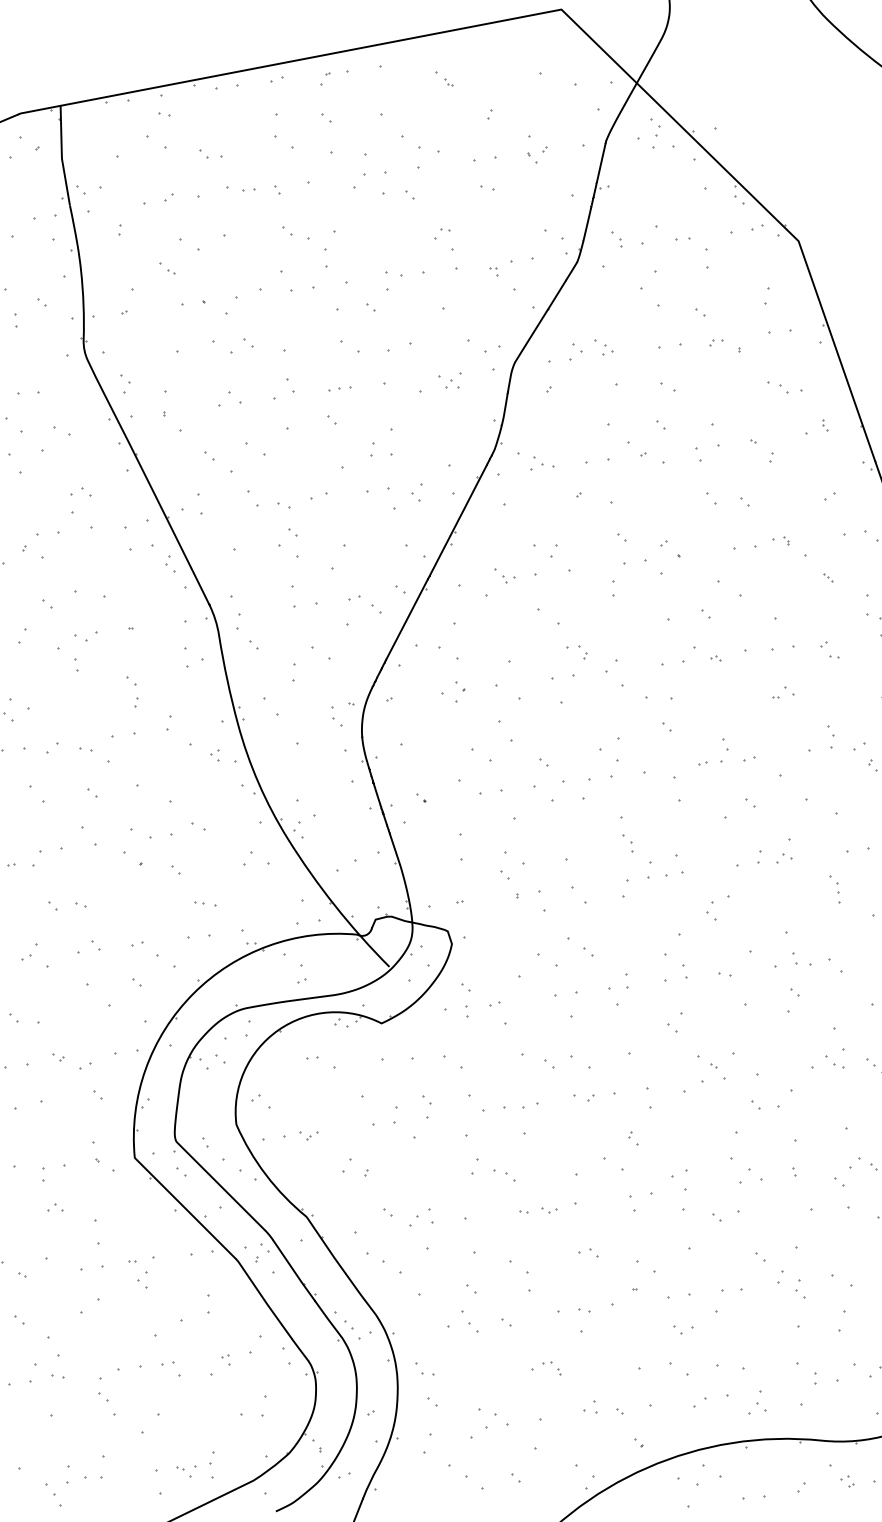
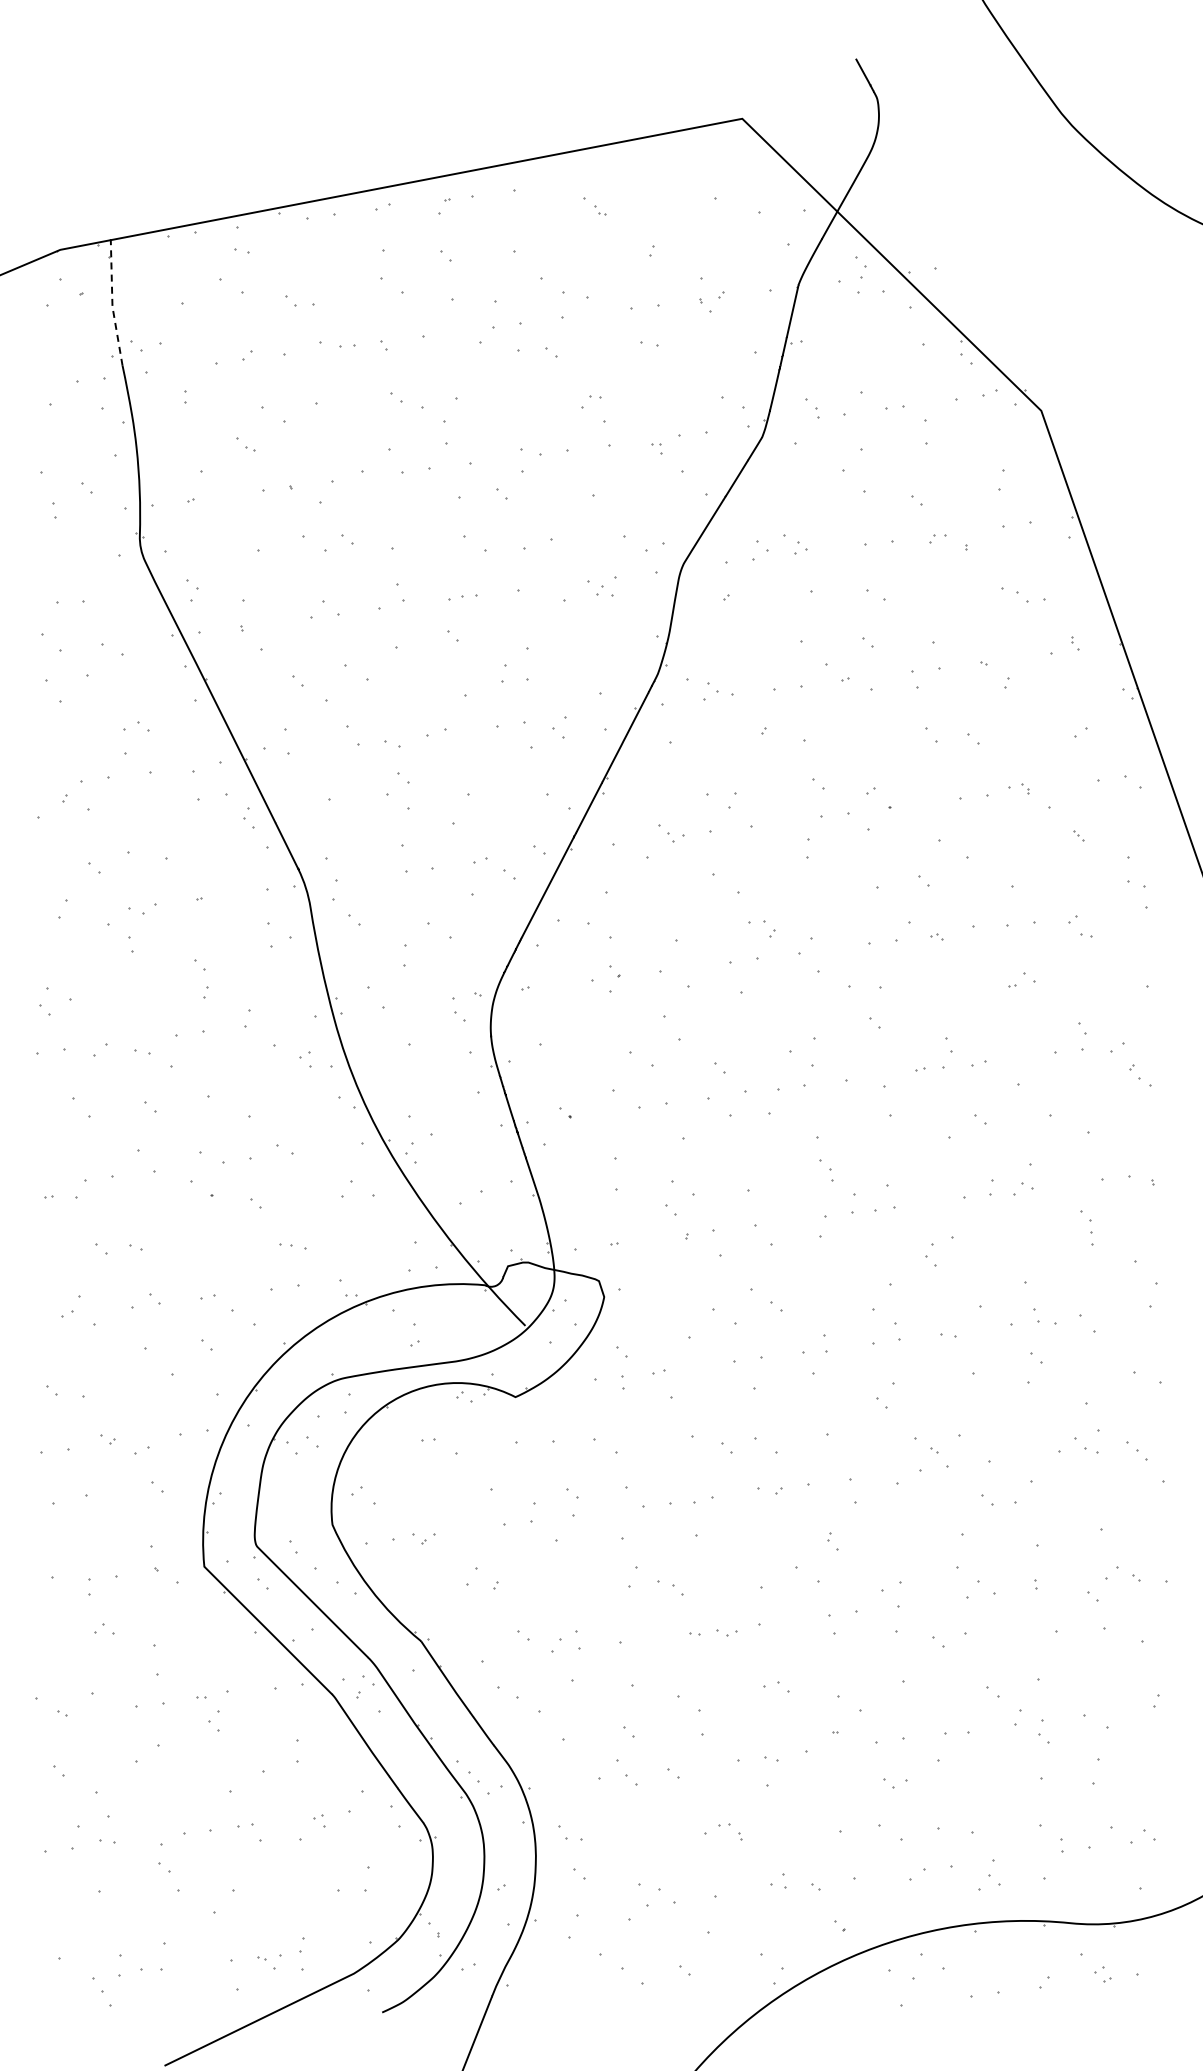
line: (61, 155) -> (112, 302), solid -> dashed

